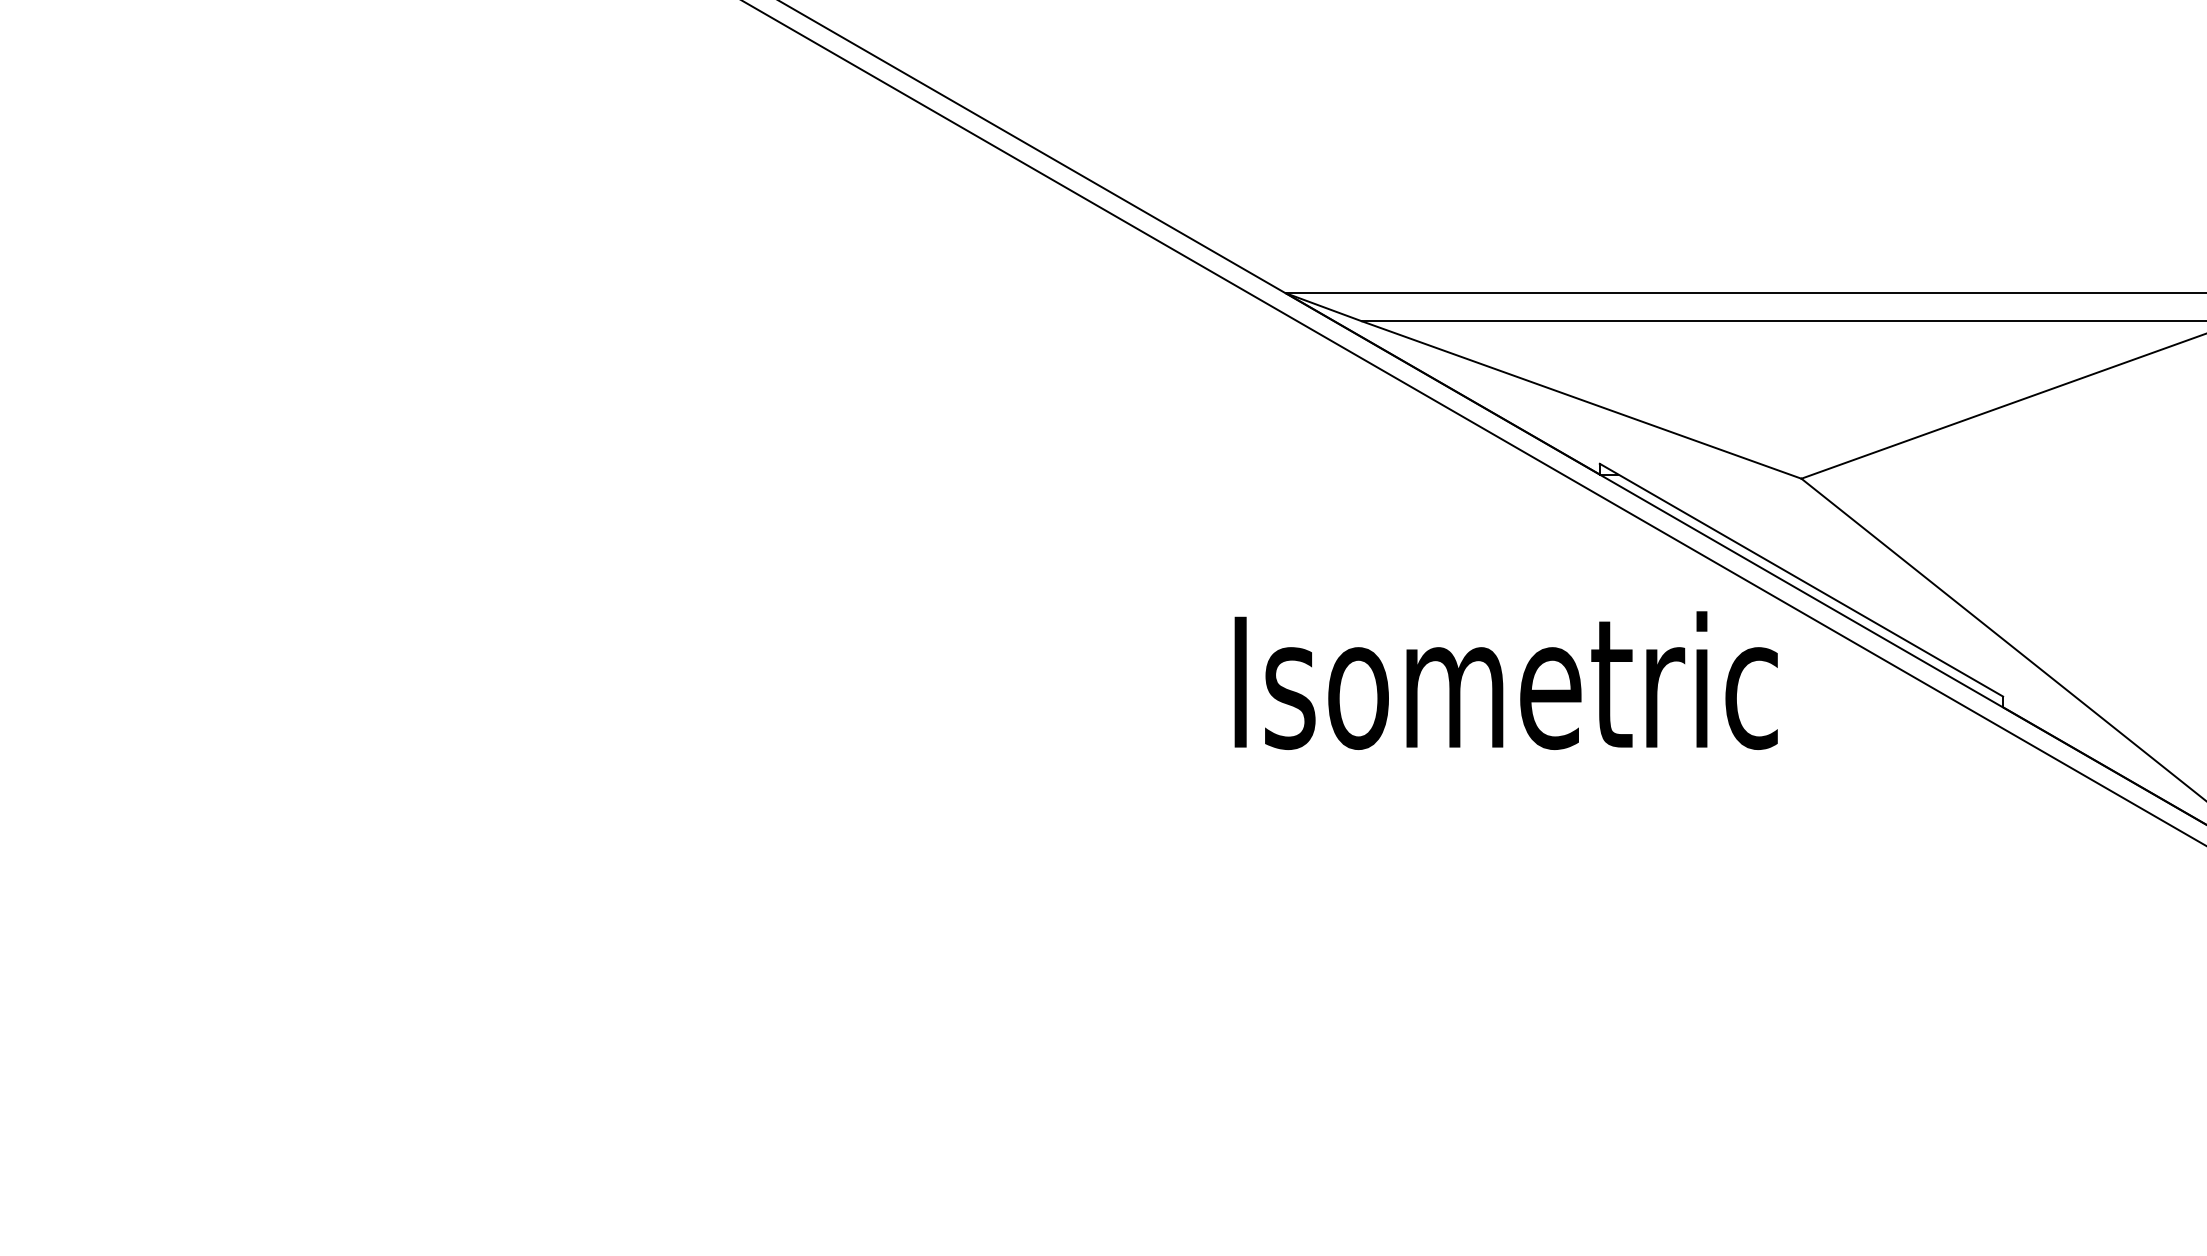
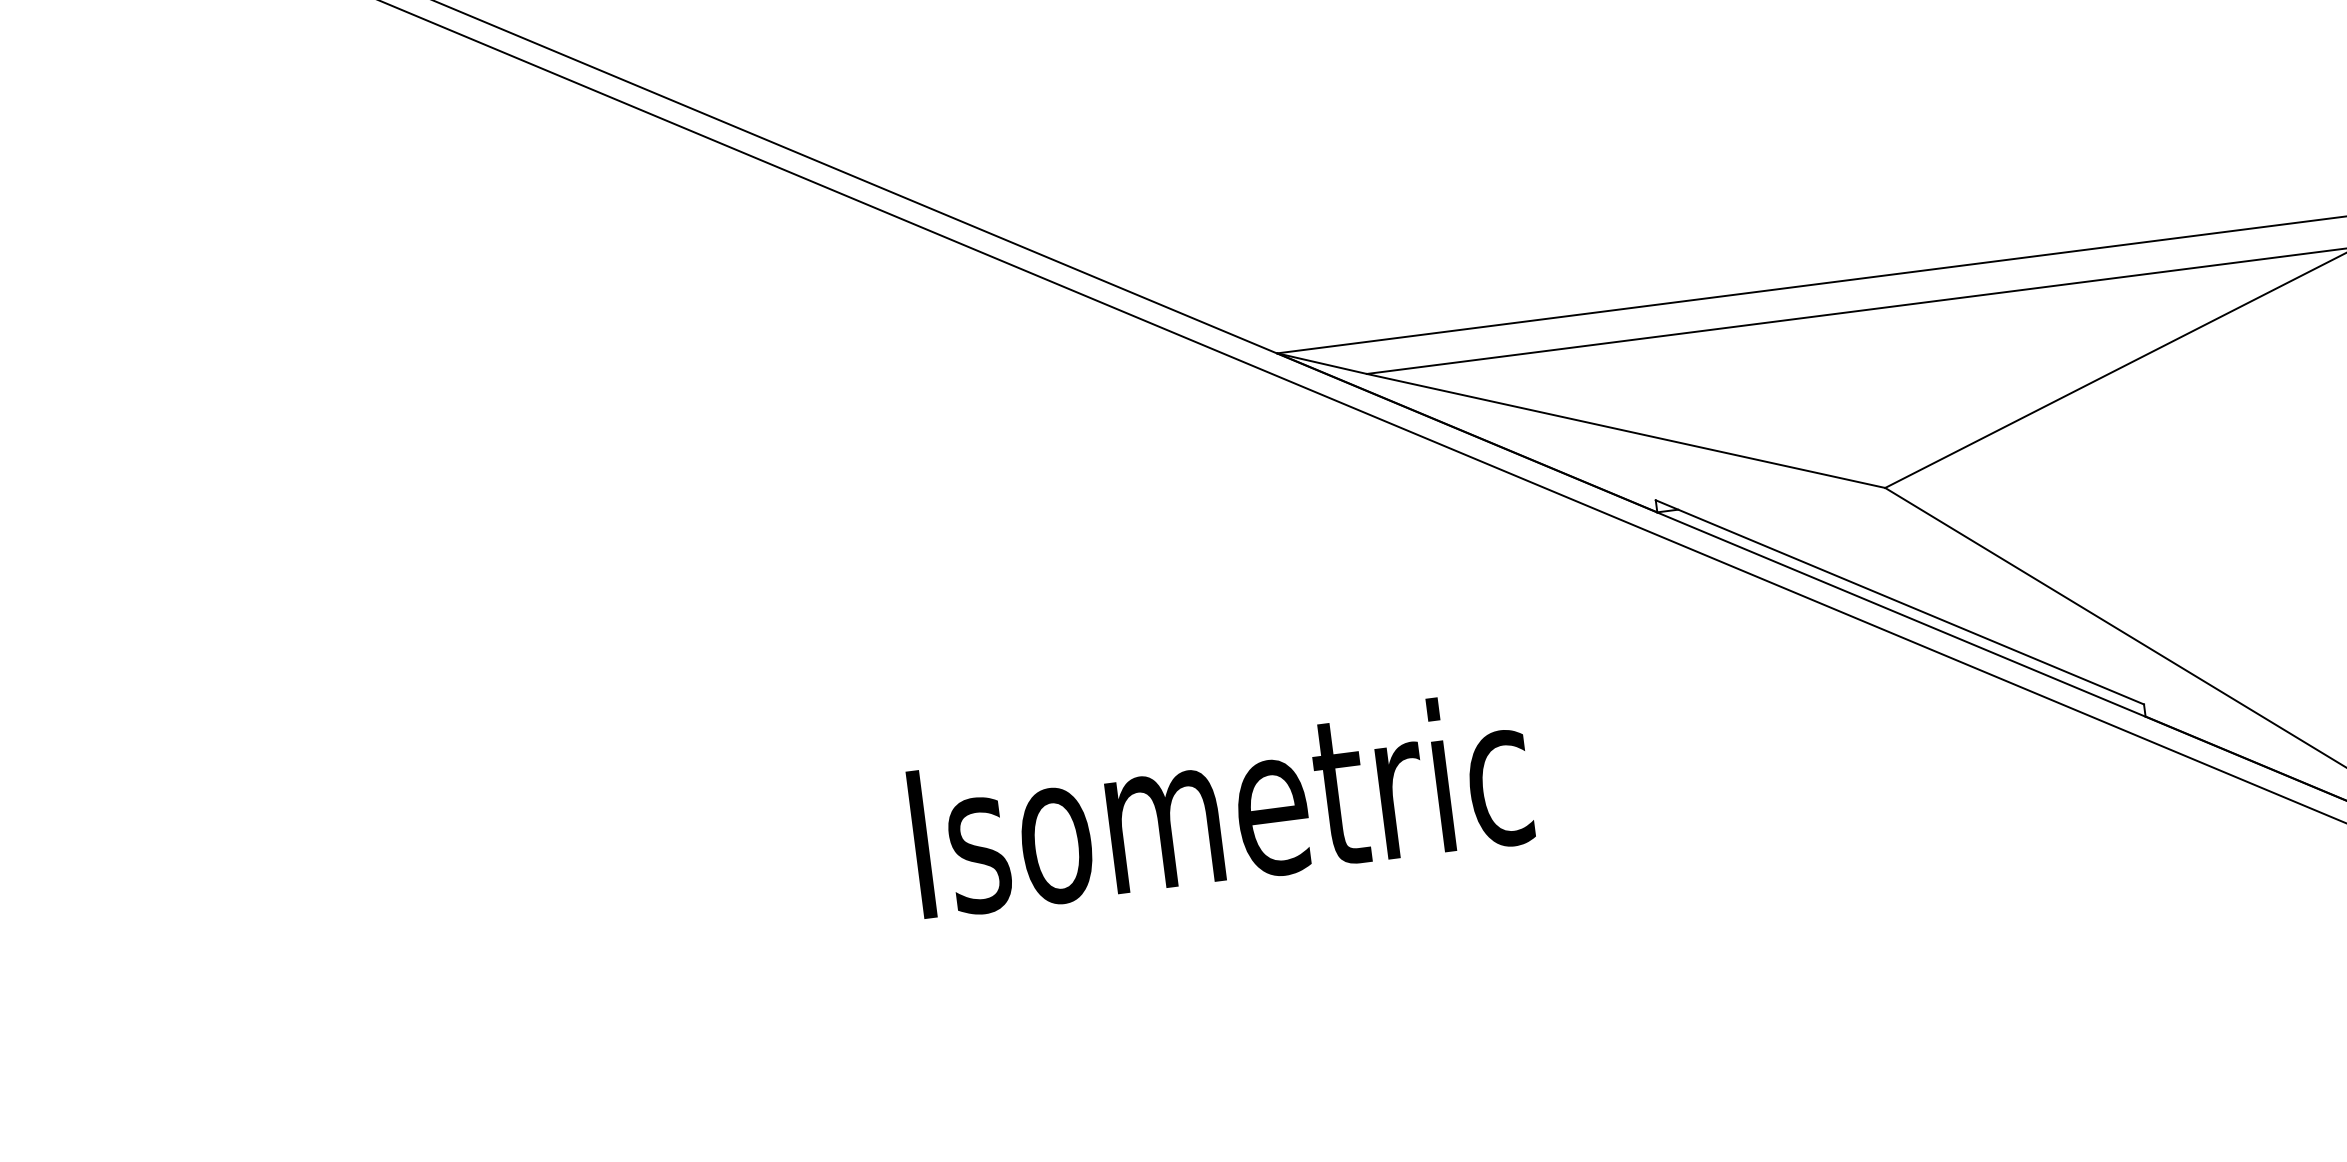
text: (1505, 680) -> (1219, 804), moved

